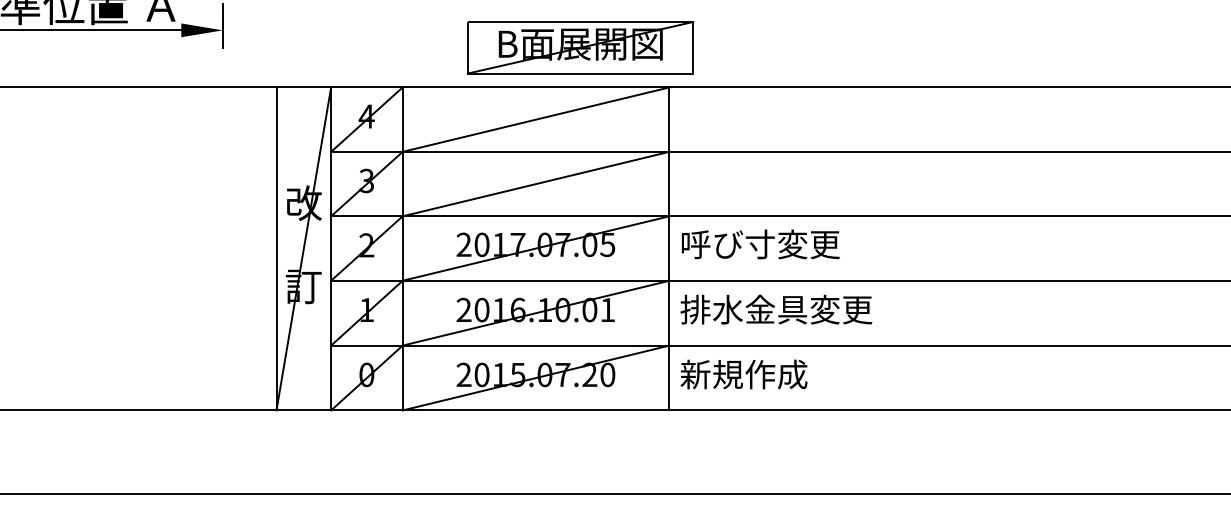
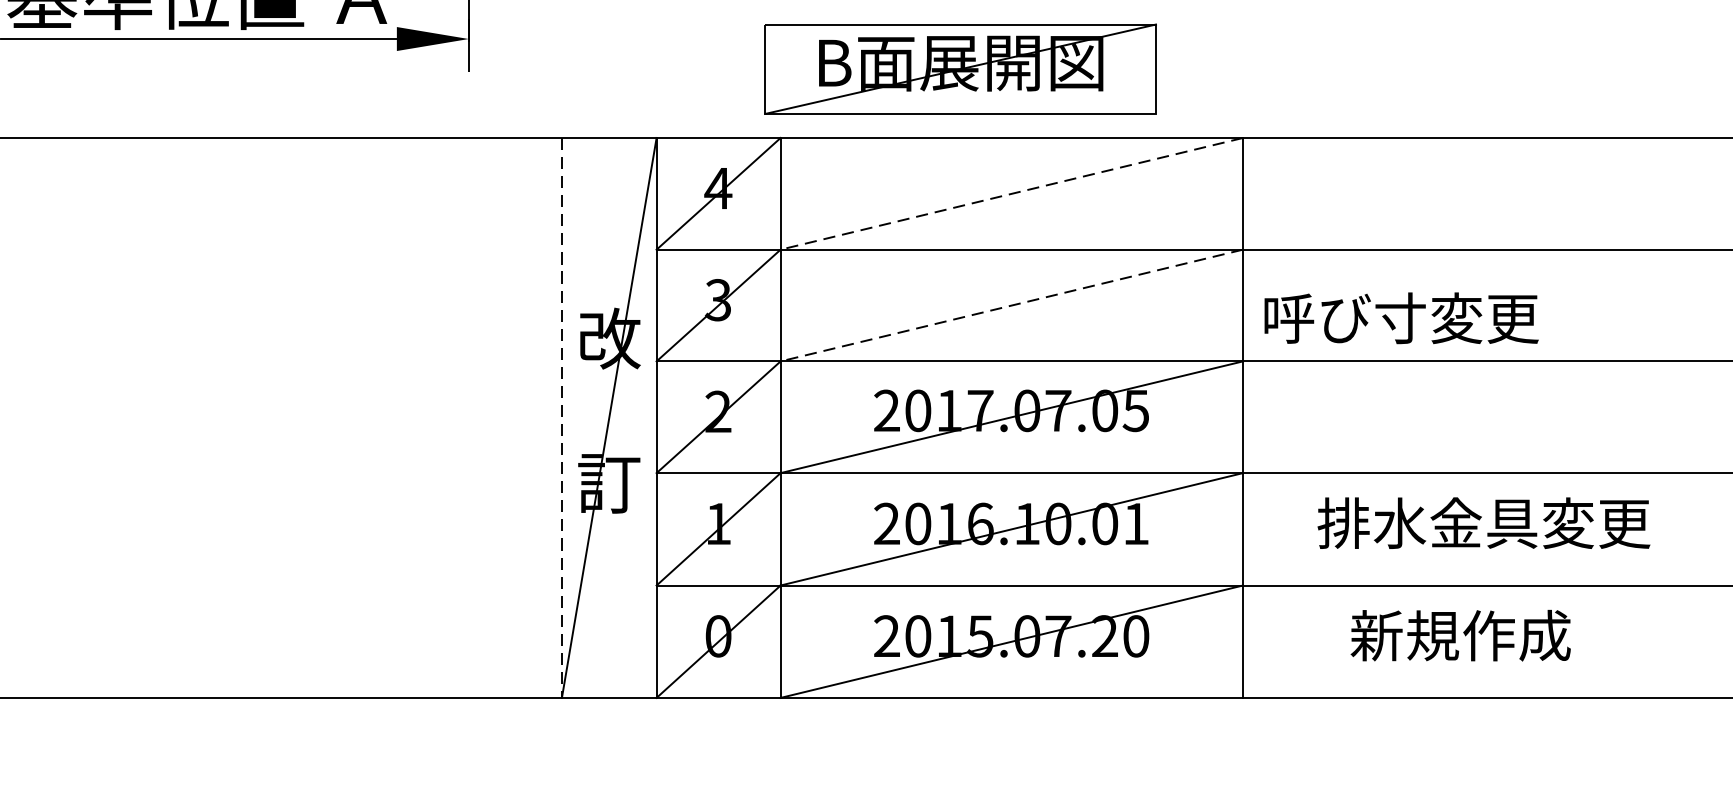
part: (580, 47) -> (960, 68), moved
line: (535, 119) -> (1010, 193), solid -> dashed
line: (535, 184) -> (1010, 306), solid -> dashed
text: (760, 244) -> (1400, 318), moved
line: (276, 248) -> (561, 417), solid -> dashed
text: (776, 309) -> (1484, 522), moved
text: (743, 374) -> (1459, 635), moved

